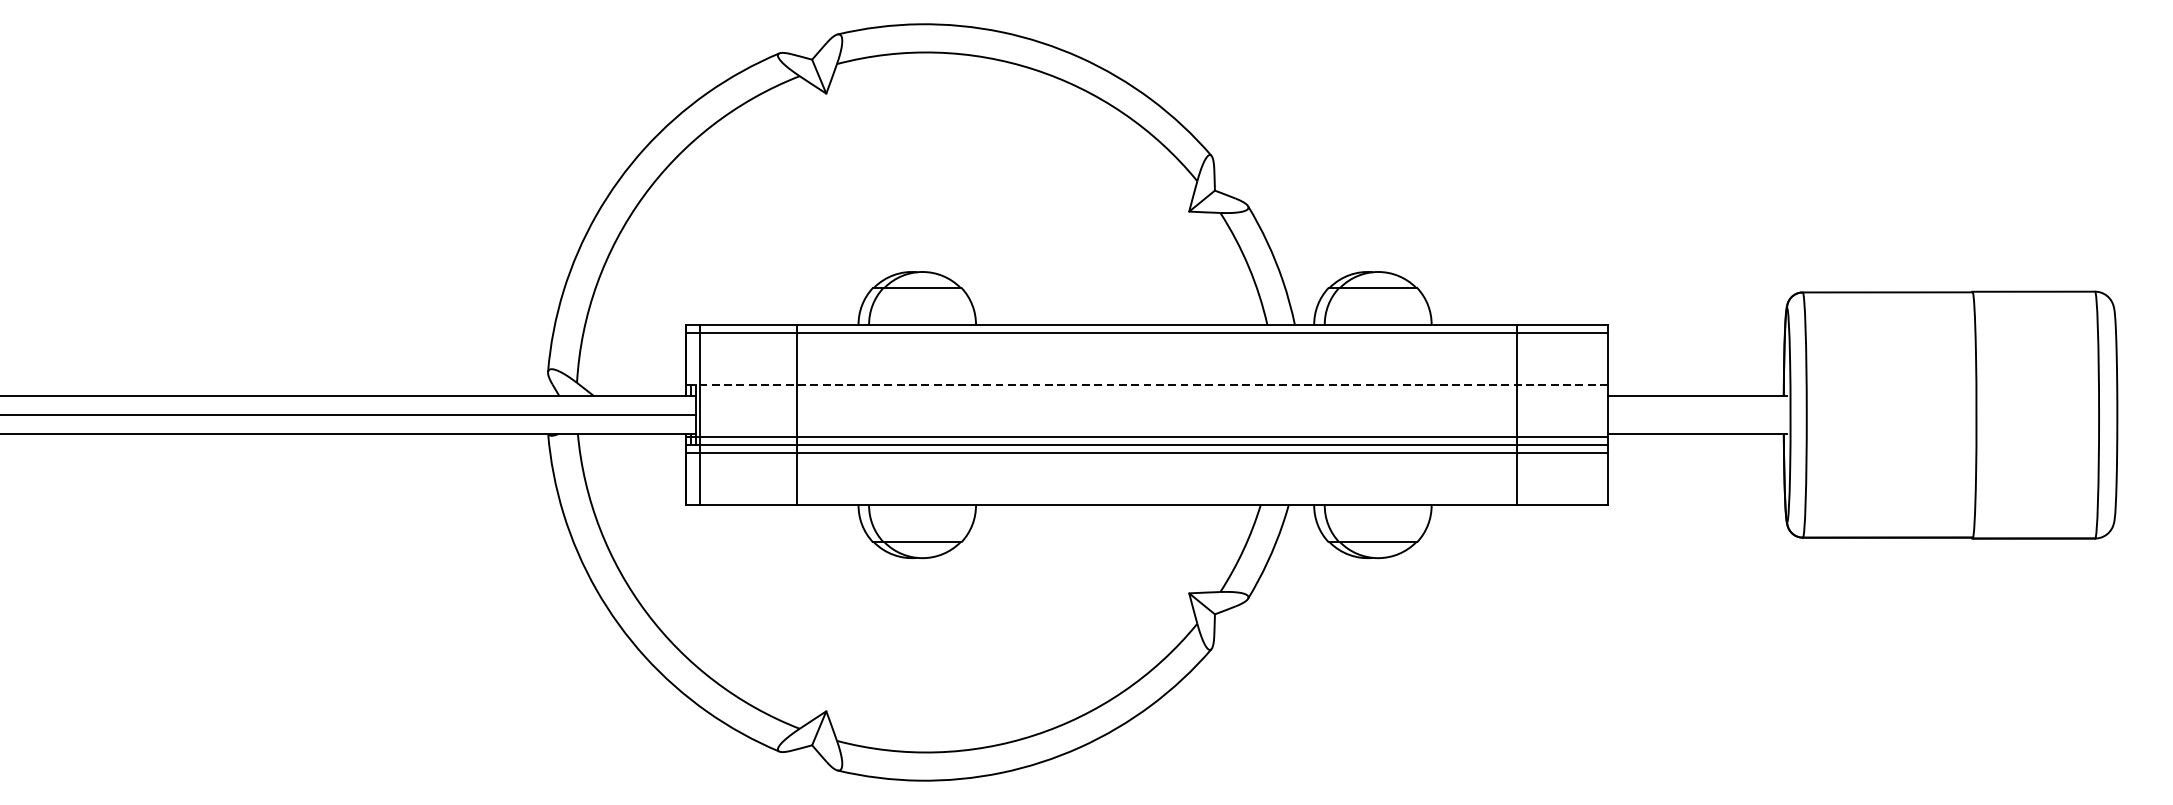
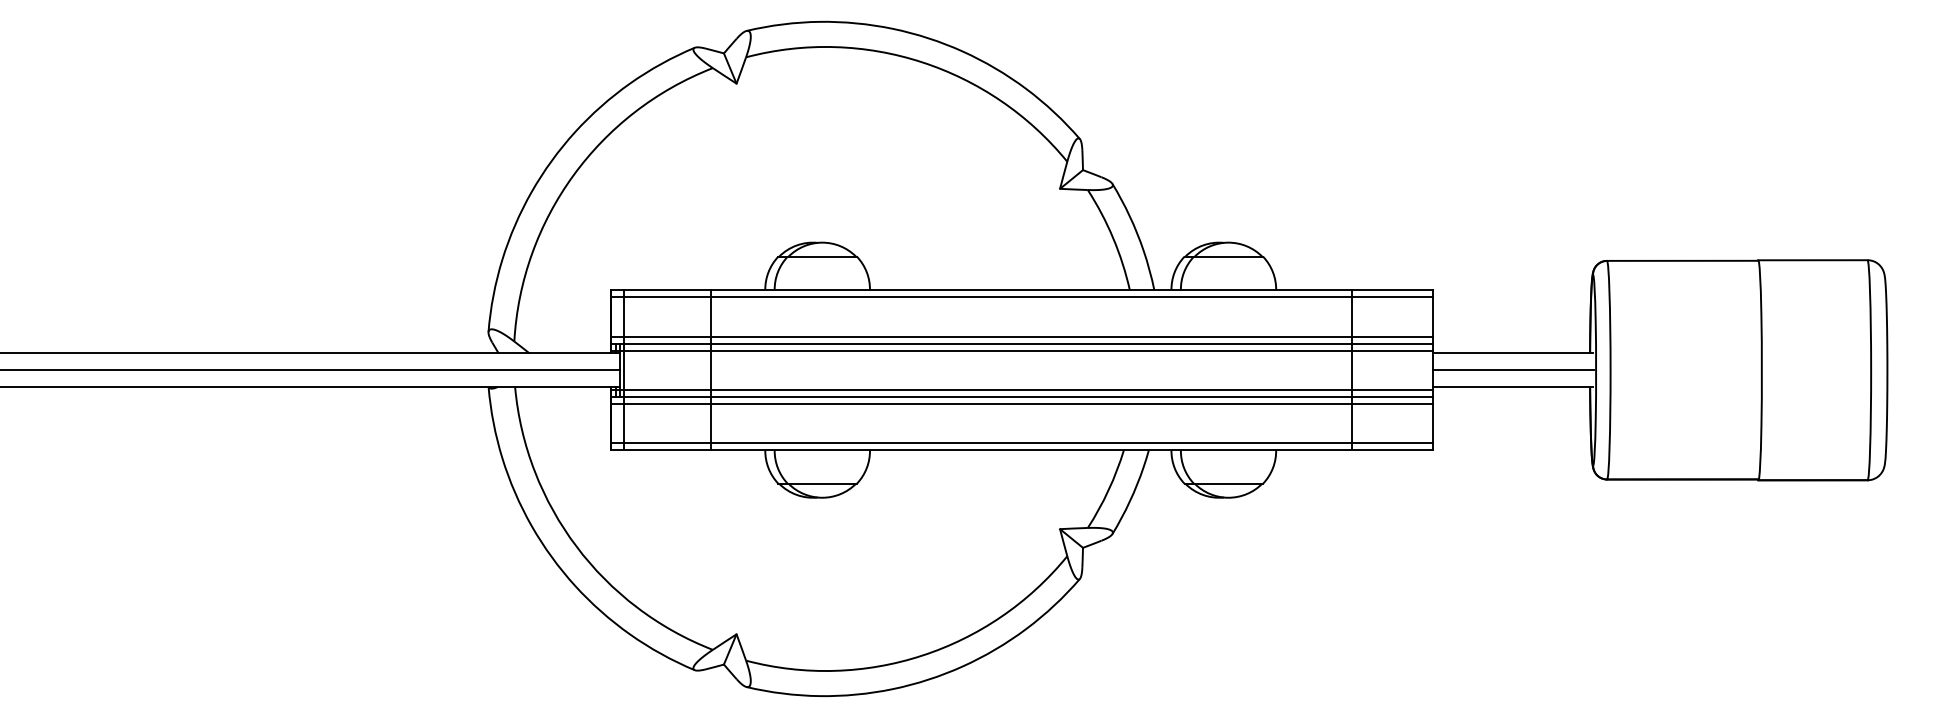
line: (1147, 377) -> (1022, 336), added
line: (1145, 385) -> (1021, 343), dashed -> solid
line: (1147, 392) -> (1022, 350), added
line: (1697, 415) -> (1513, 370), added
line: (1147, 497) -> (1022, 443), added

